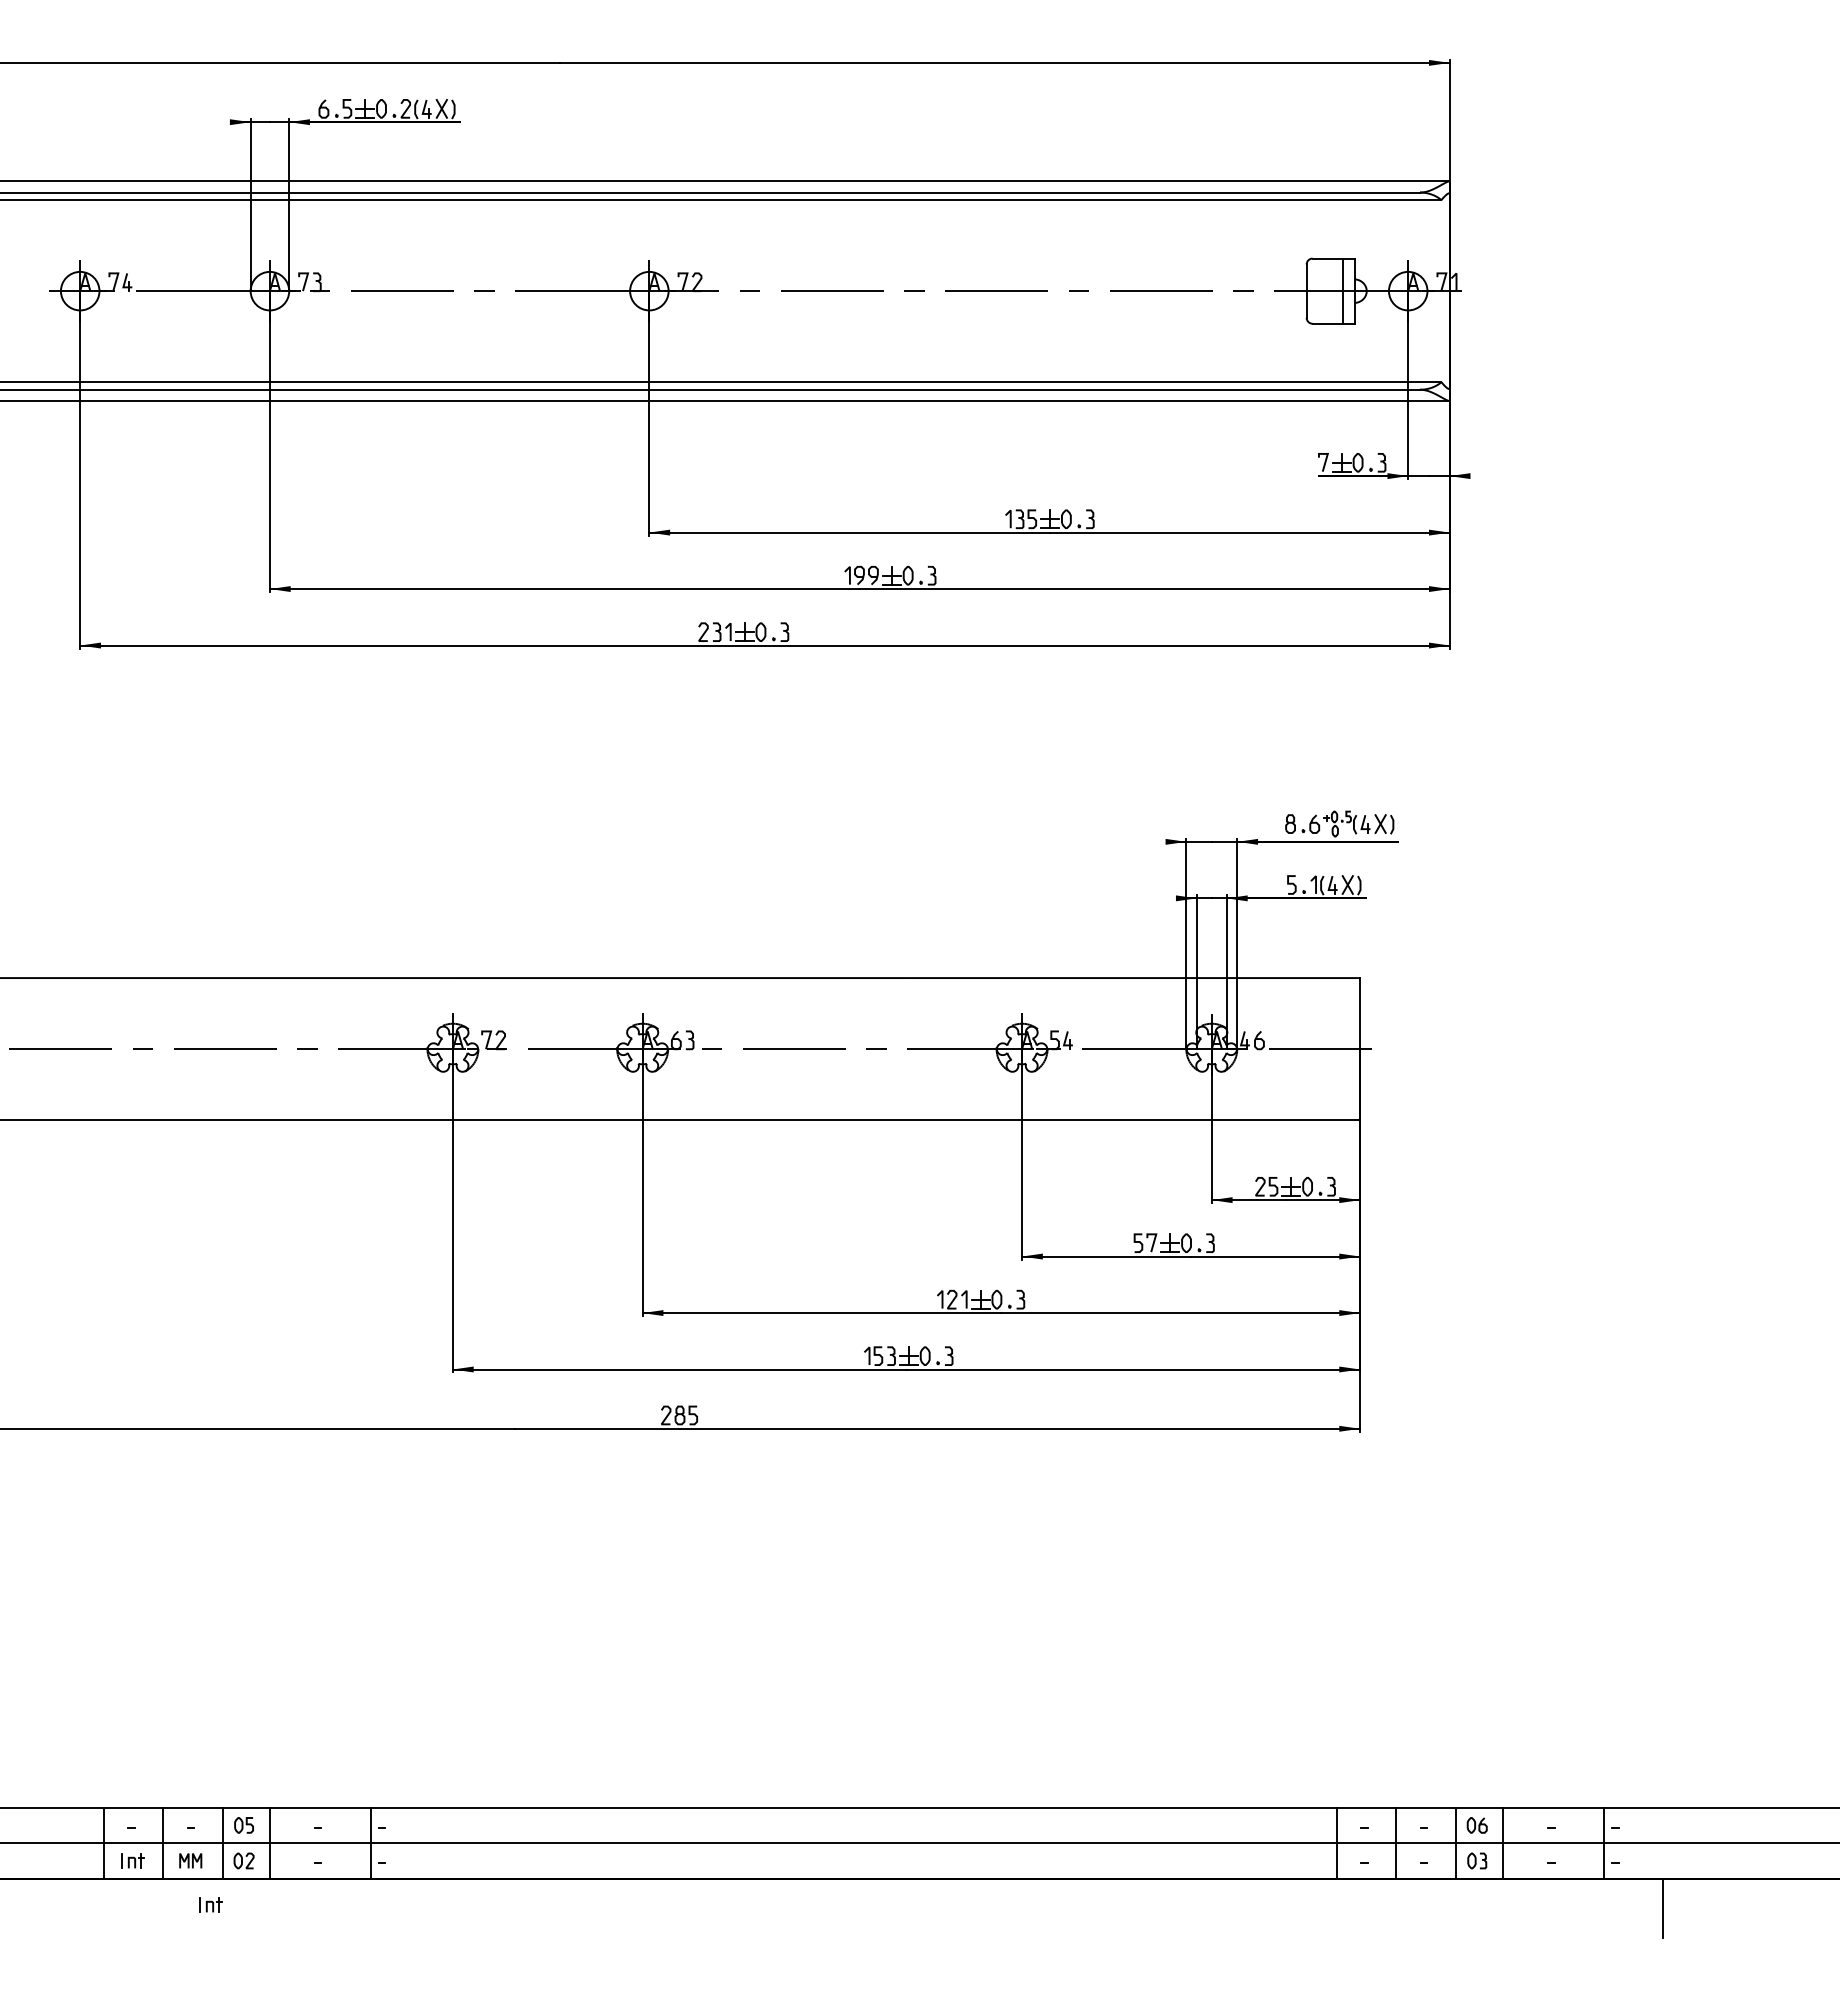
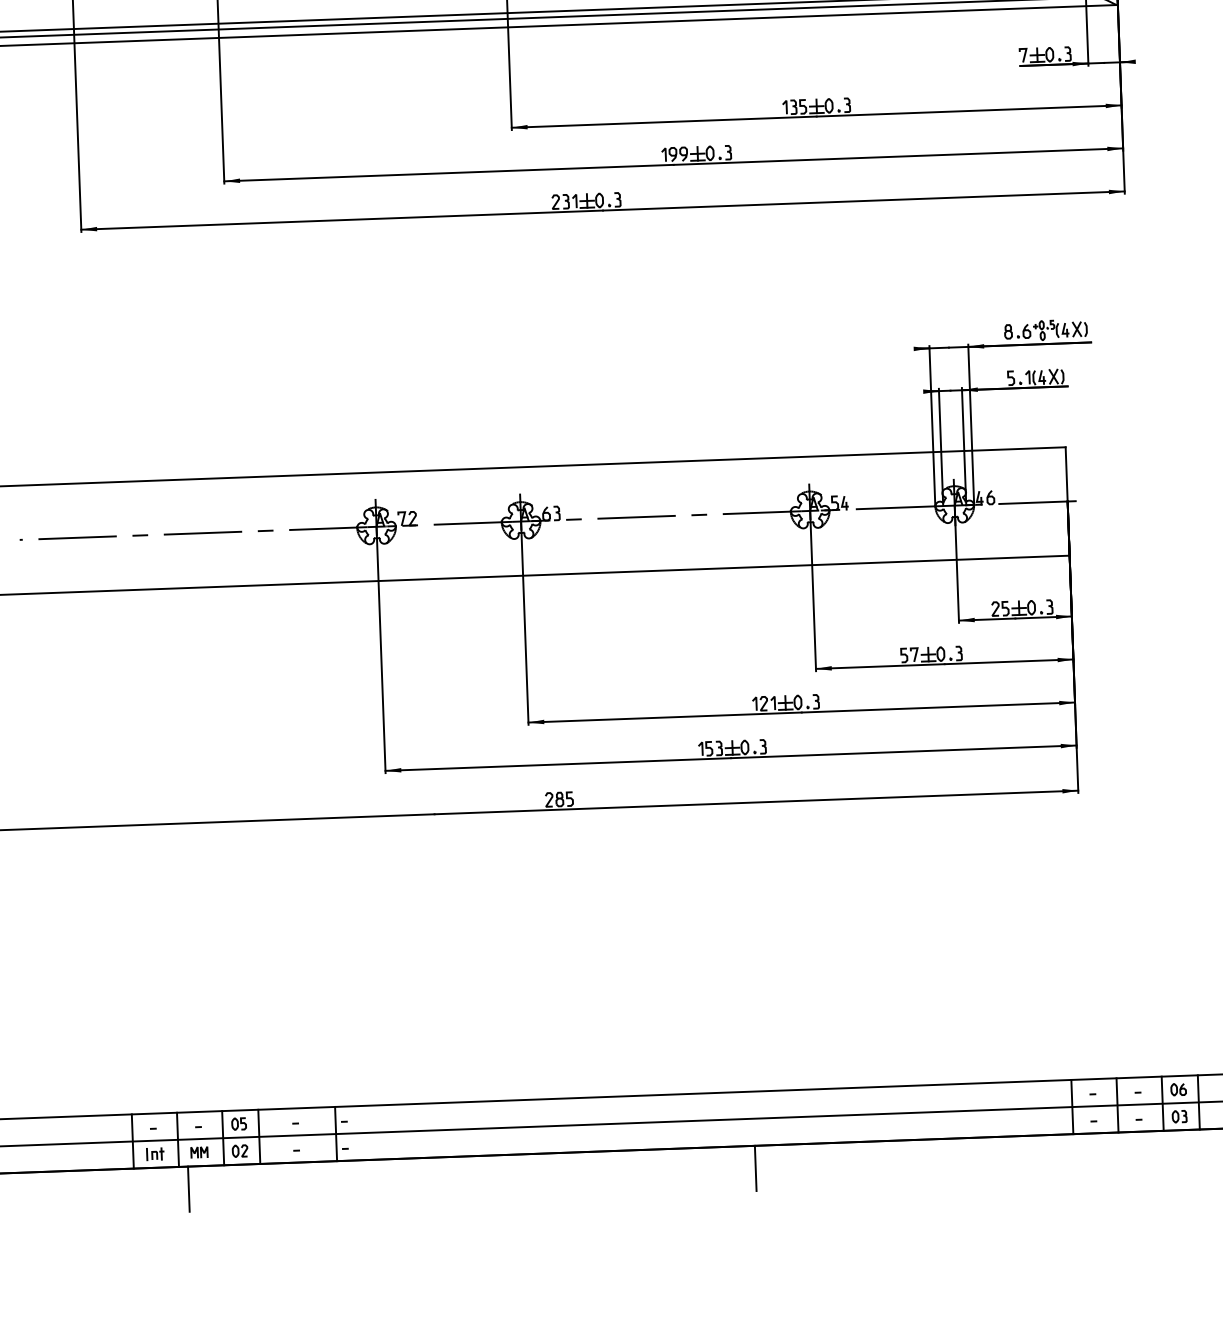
part: (210, 1904) -> (215, 1185), removed
line: (175, 1908) -> (189, 1189), added
line: (919, 1908) -> (756, 1168), added

